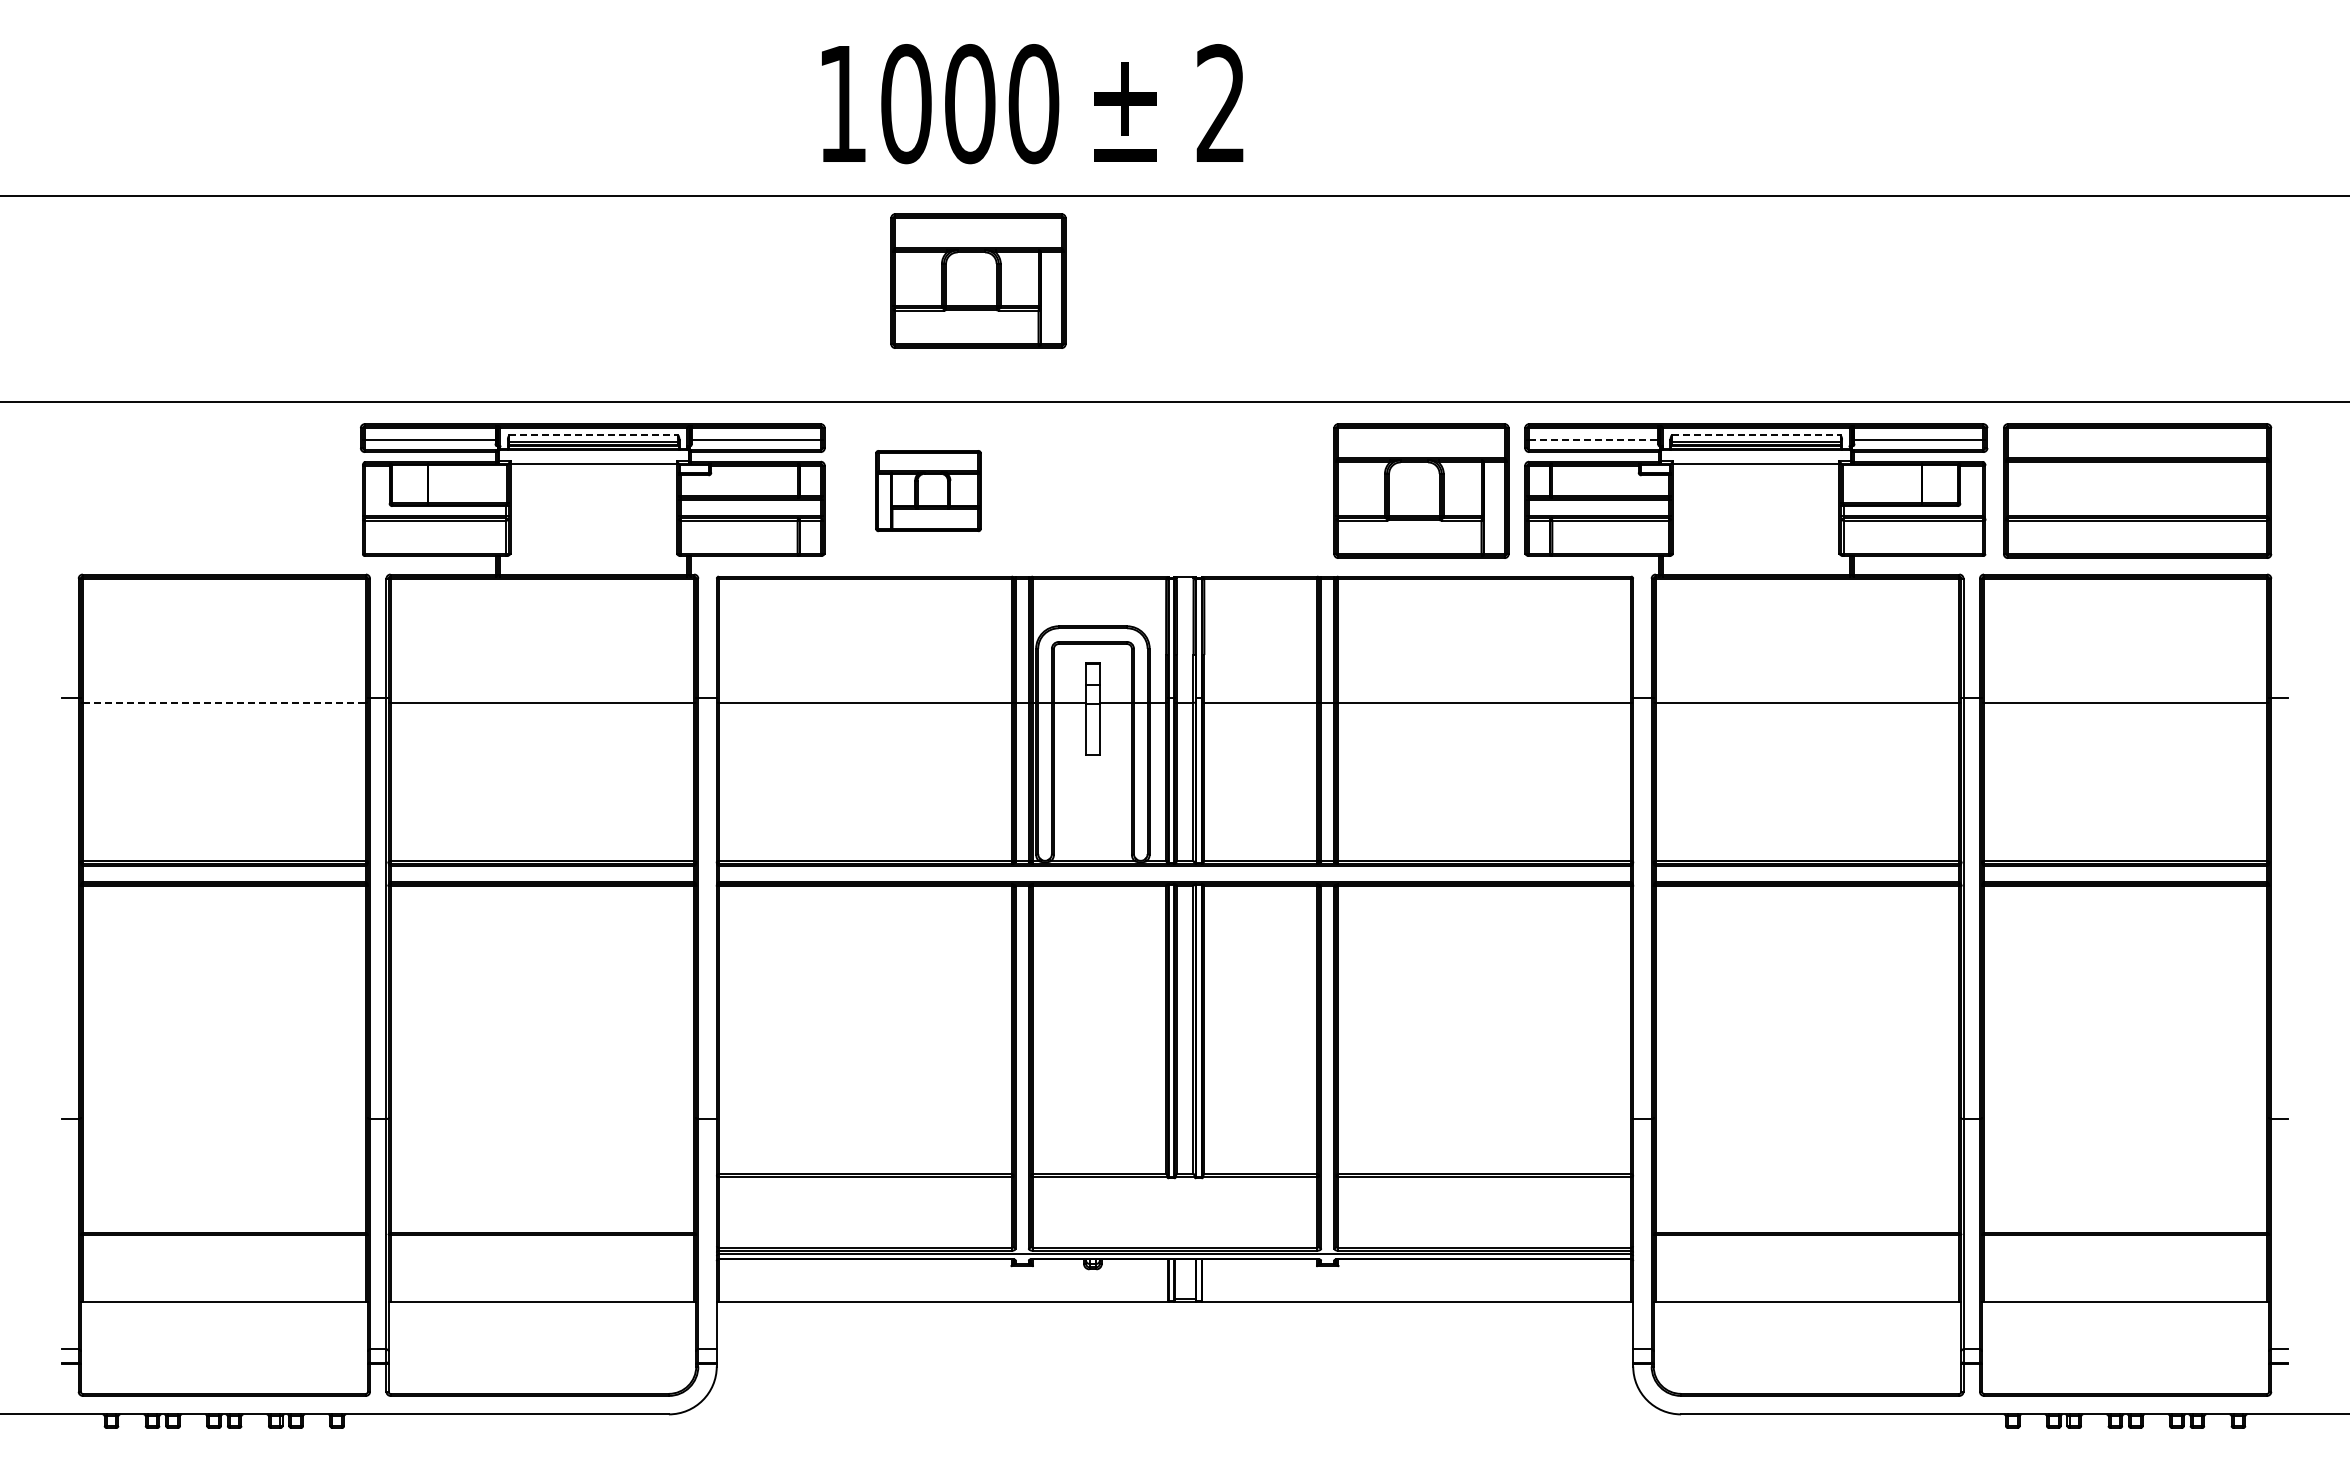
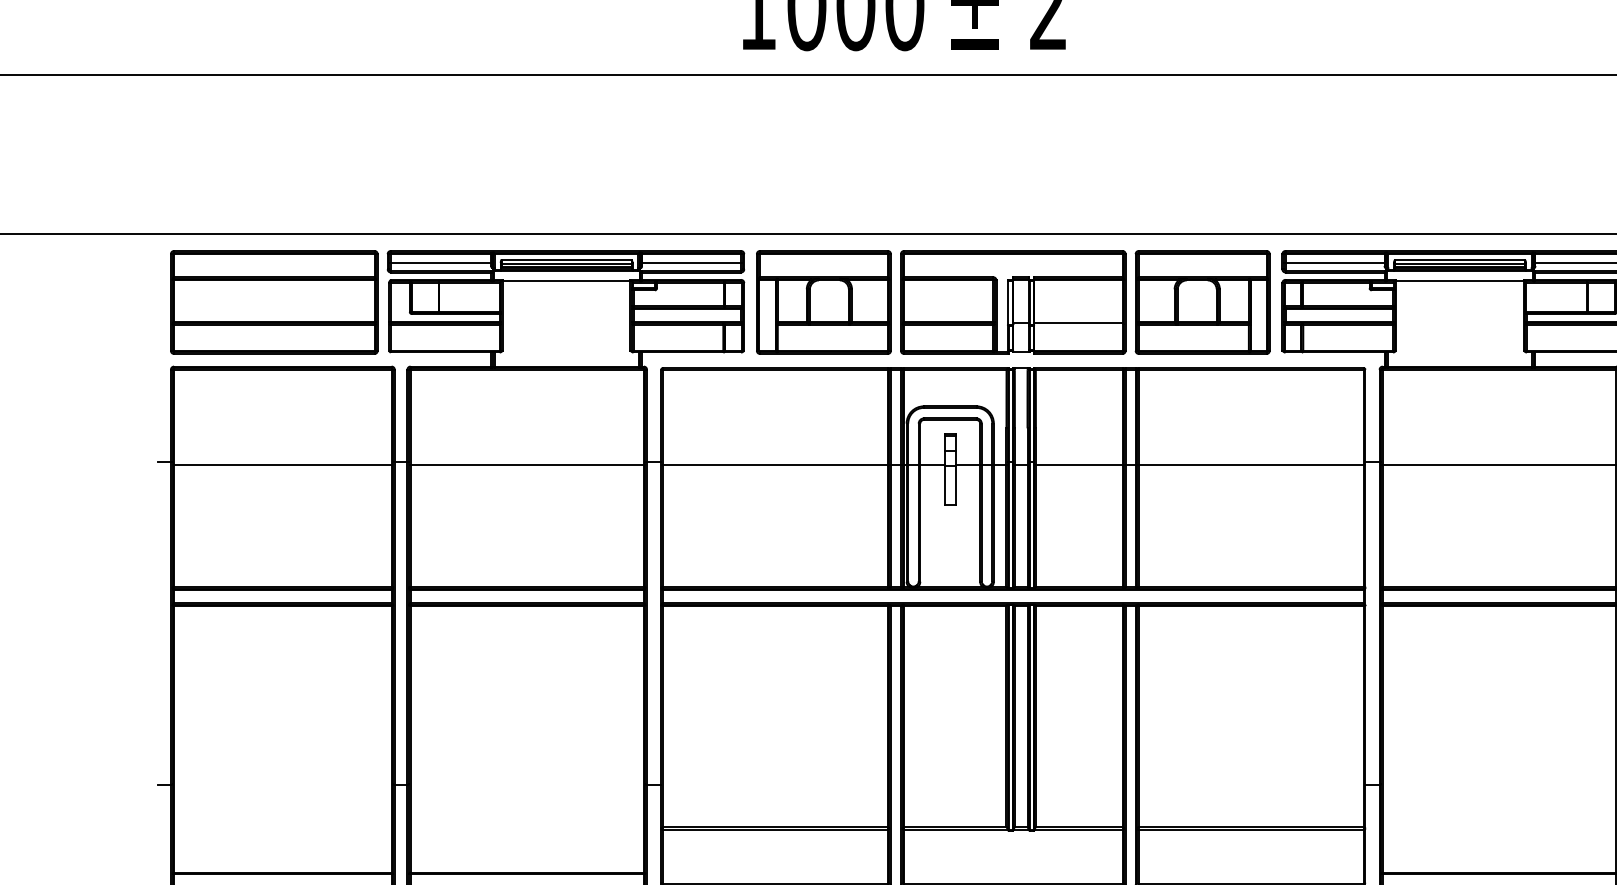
part: (978, 280) -> (862, 140), removed
line: (594, 435) -> (567, 259), dashed -> solid
line: (1756, 435) -> (1460, 259), dashed -> solid
line: (1594, 439) -> (1335, 262), dashed -> solid
part: (212, 490) -> (273, 301), added
part: (928, 490) -> (823, 301), size x1.67
part: (1174, 490) -> (1012, 301), added
line: (224, 702) -> (282, 464), dashed -> solid

